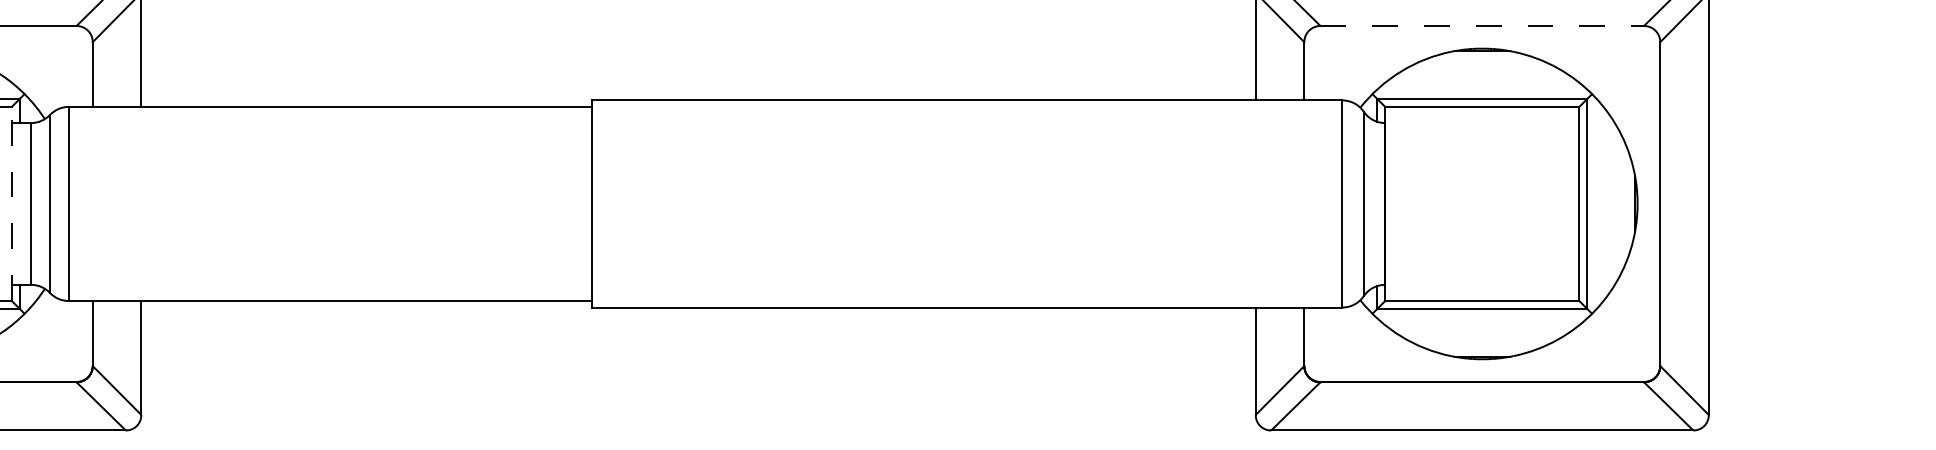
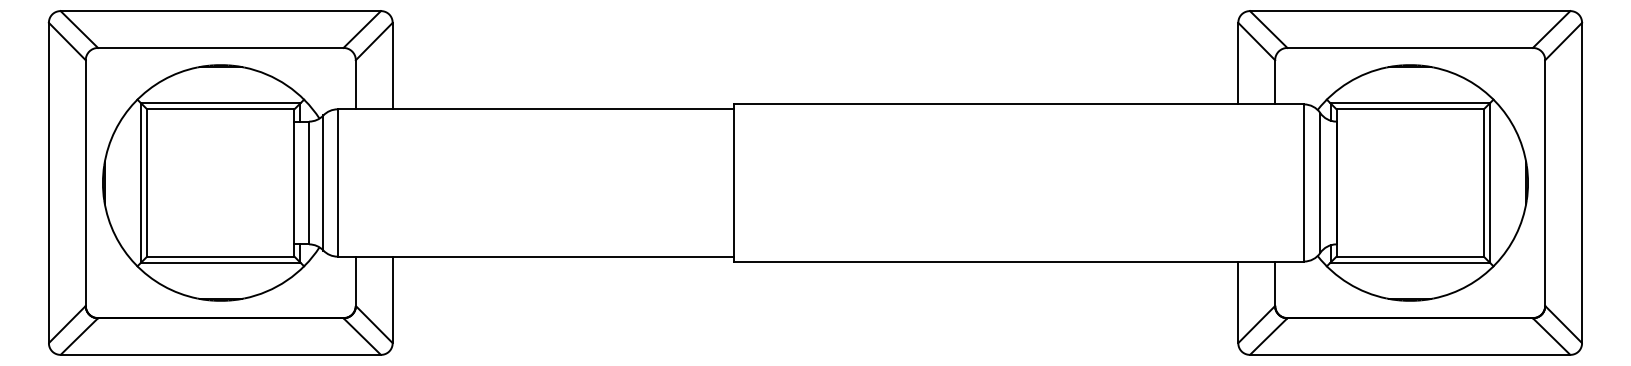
line: (1482, 25) -> (1410, 47), dashed -> solid
line: (11, 204) -> (294, 183), dashed -> solid

